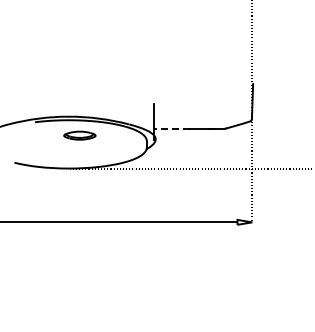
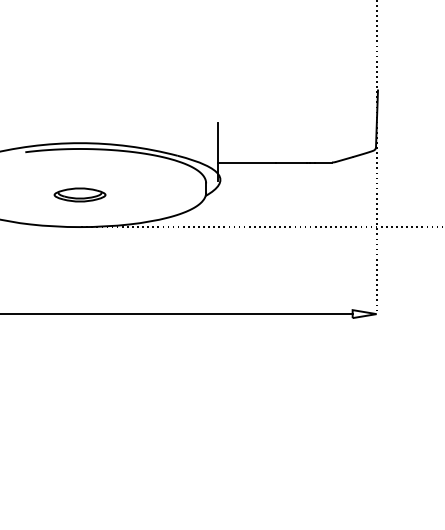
line: (171, 128) -> (245, 162), dashed -> solid
part: (79, 135) -> (79, 194), moved

